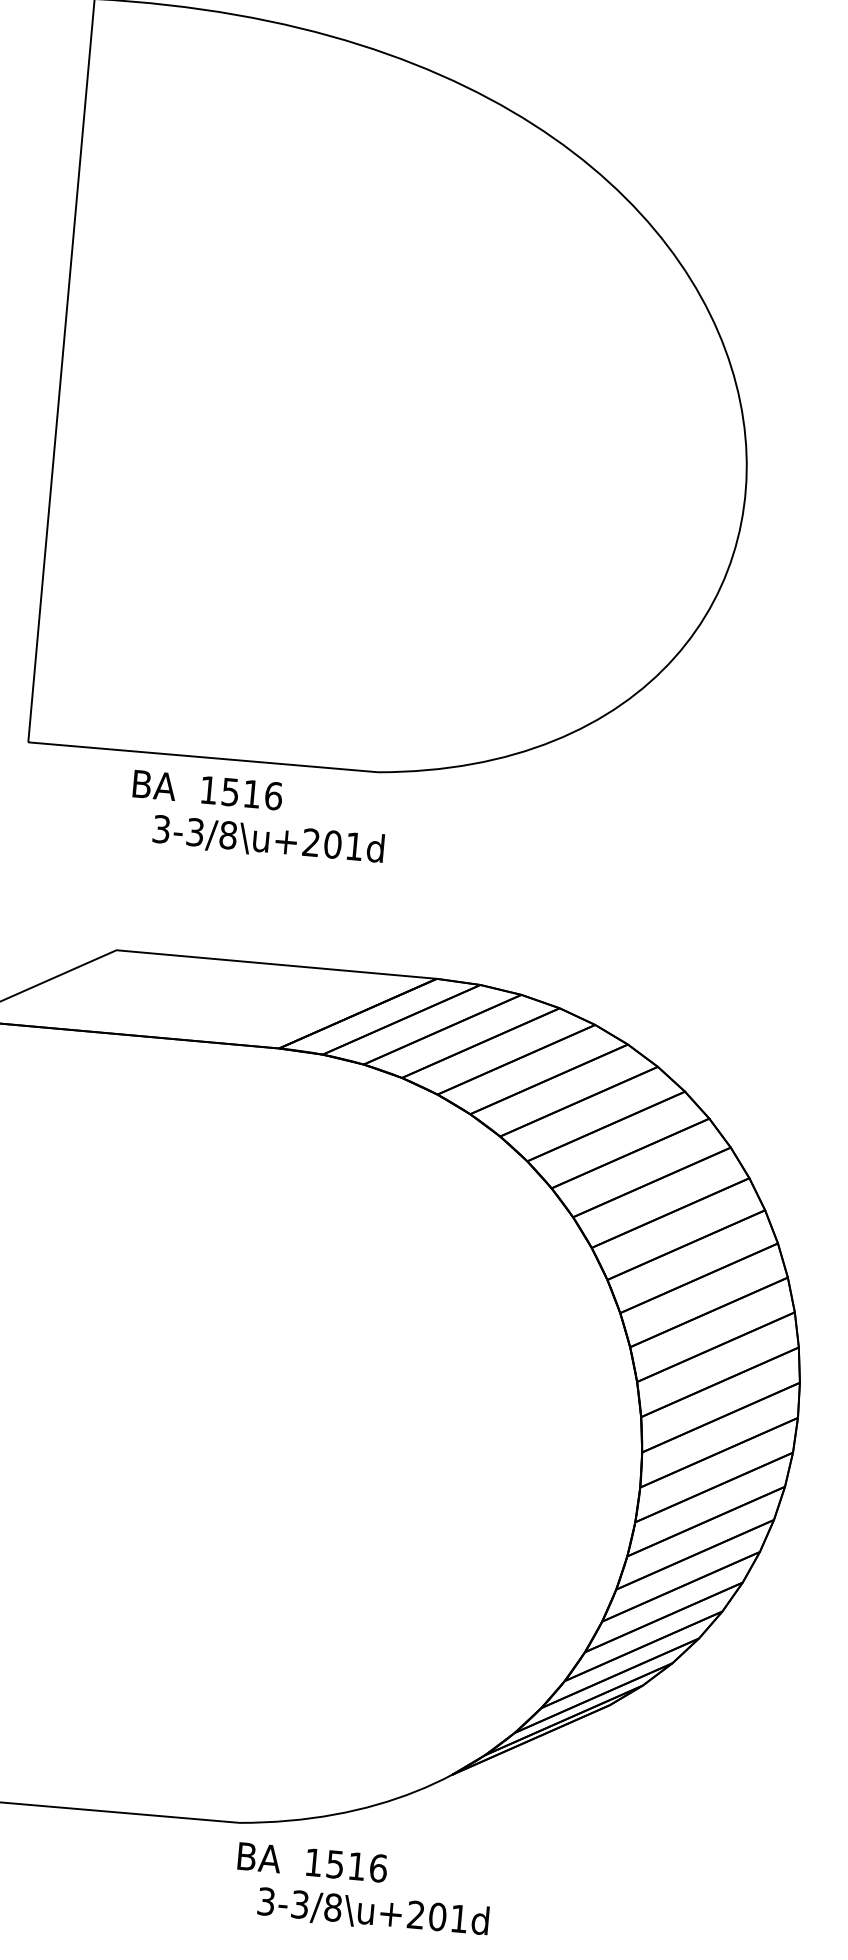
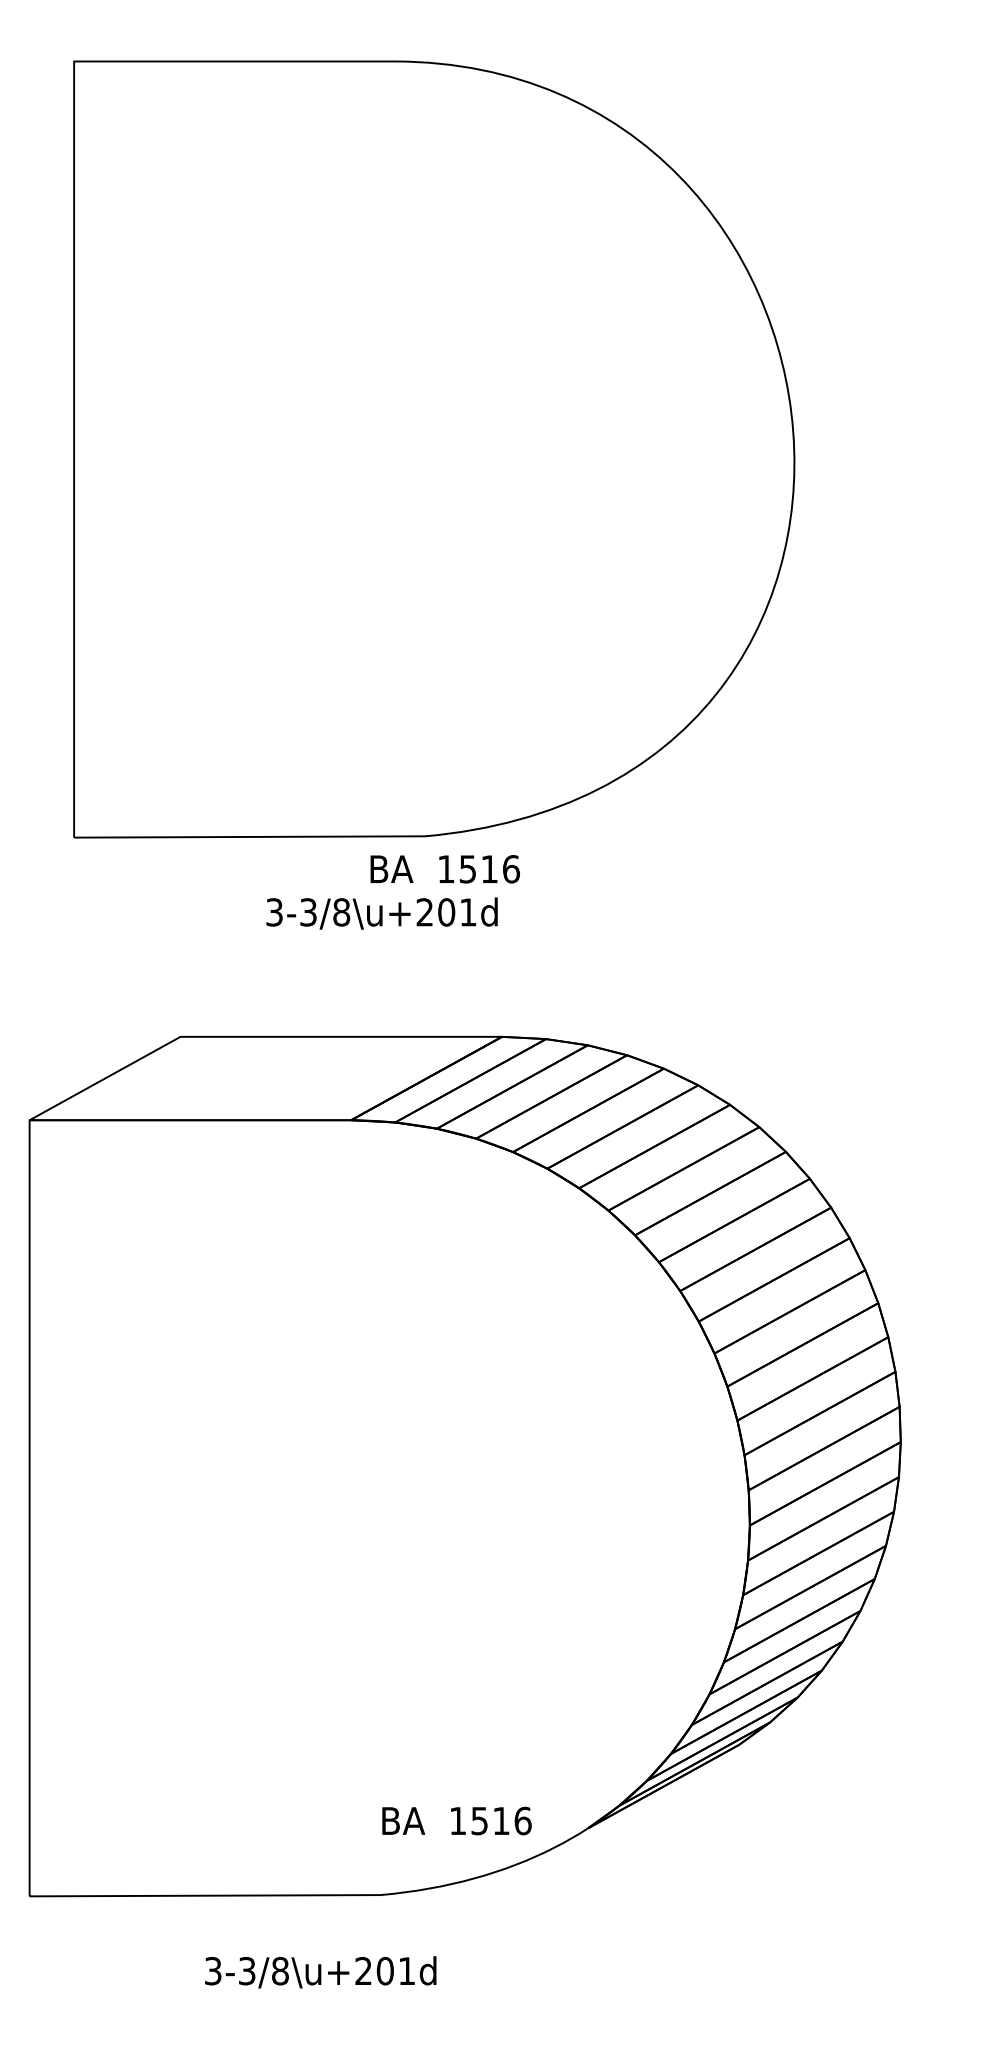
text: (207, 790) -> (444, 869), moved
text: (267, 839) -> (381, 913), moved
text: (312, 1861) -> (456, 1820), moved
text: (373, 1912) -> (320, 1972), moved

